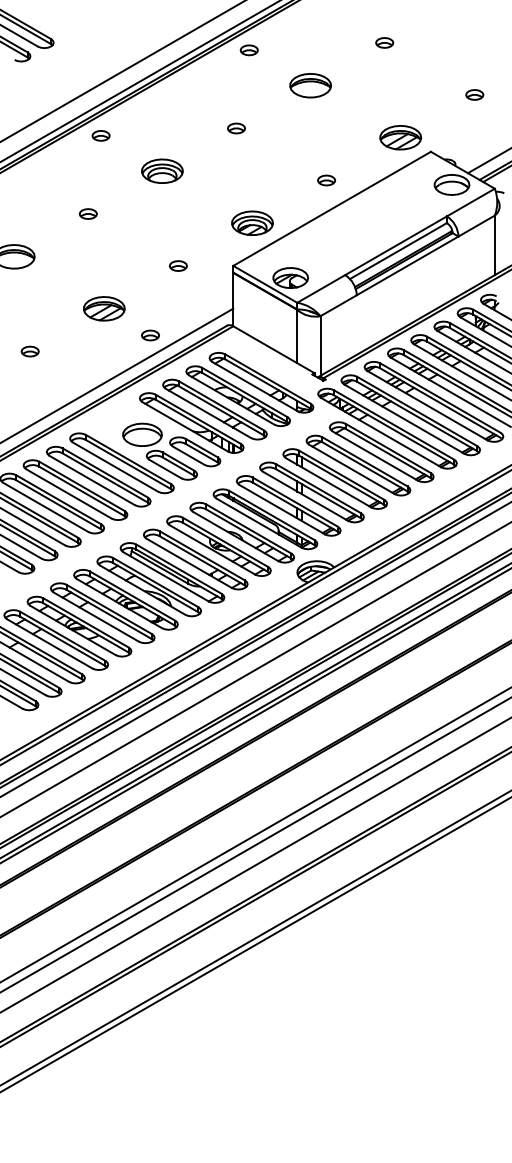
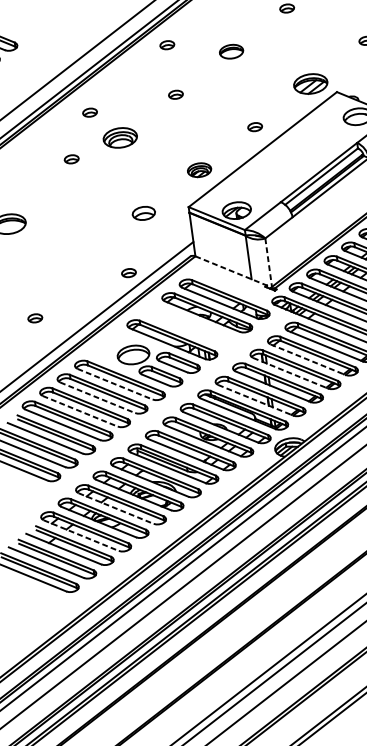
part: (248, 50) -> (166, 45), moved
part: (310, 85) -> (231, 51), size x0.7
part: (100, 135) -> (89, 112), moved
part: (87, 213) -> (71, 158), moved
part: (252, 222) -> (199, 169), size x0.7
part: (178, 265) -> (143, 212), size x1.6
part: (104, 308) -> (88, 256), removed
line: (320, 346) -> (268, 263), solid -> dashed
line: (274, 349) -> (231, 270), solid -> dashed
part: (29, 351) -> (34, 318), moved
part: (214, 409) -> (189, 326), removed
line: (115, 467) -> (115, 384), solid -> dashed
line: (352, 469) -> (308, 359), solid -> dashed
line: (92, 480) -> (97, 397), solid -> dashed
line: (329, 483) -> (291, 373), solid -> dashed
line: (69, 494) -> (80, 411), solid -> dashed
line: (282, 509) -> (255, 400), solid -> dashed
line: (96, 617) -> (116, 508), solid -> dashed
line: (50, 644) -> (81, 536), solid -> dashed

